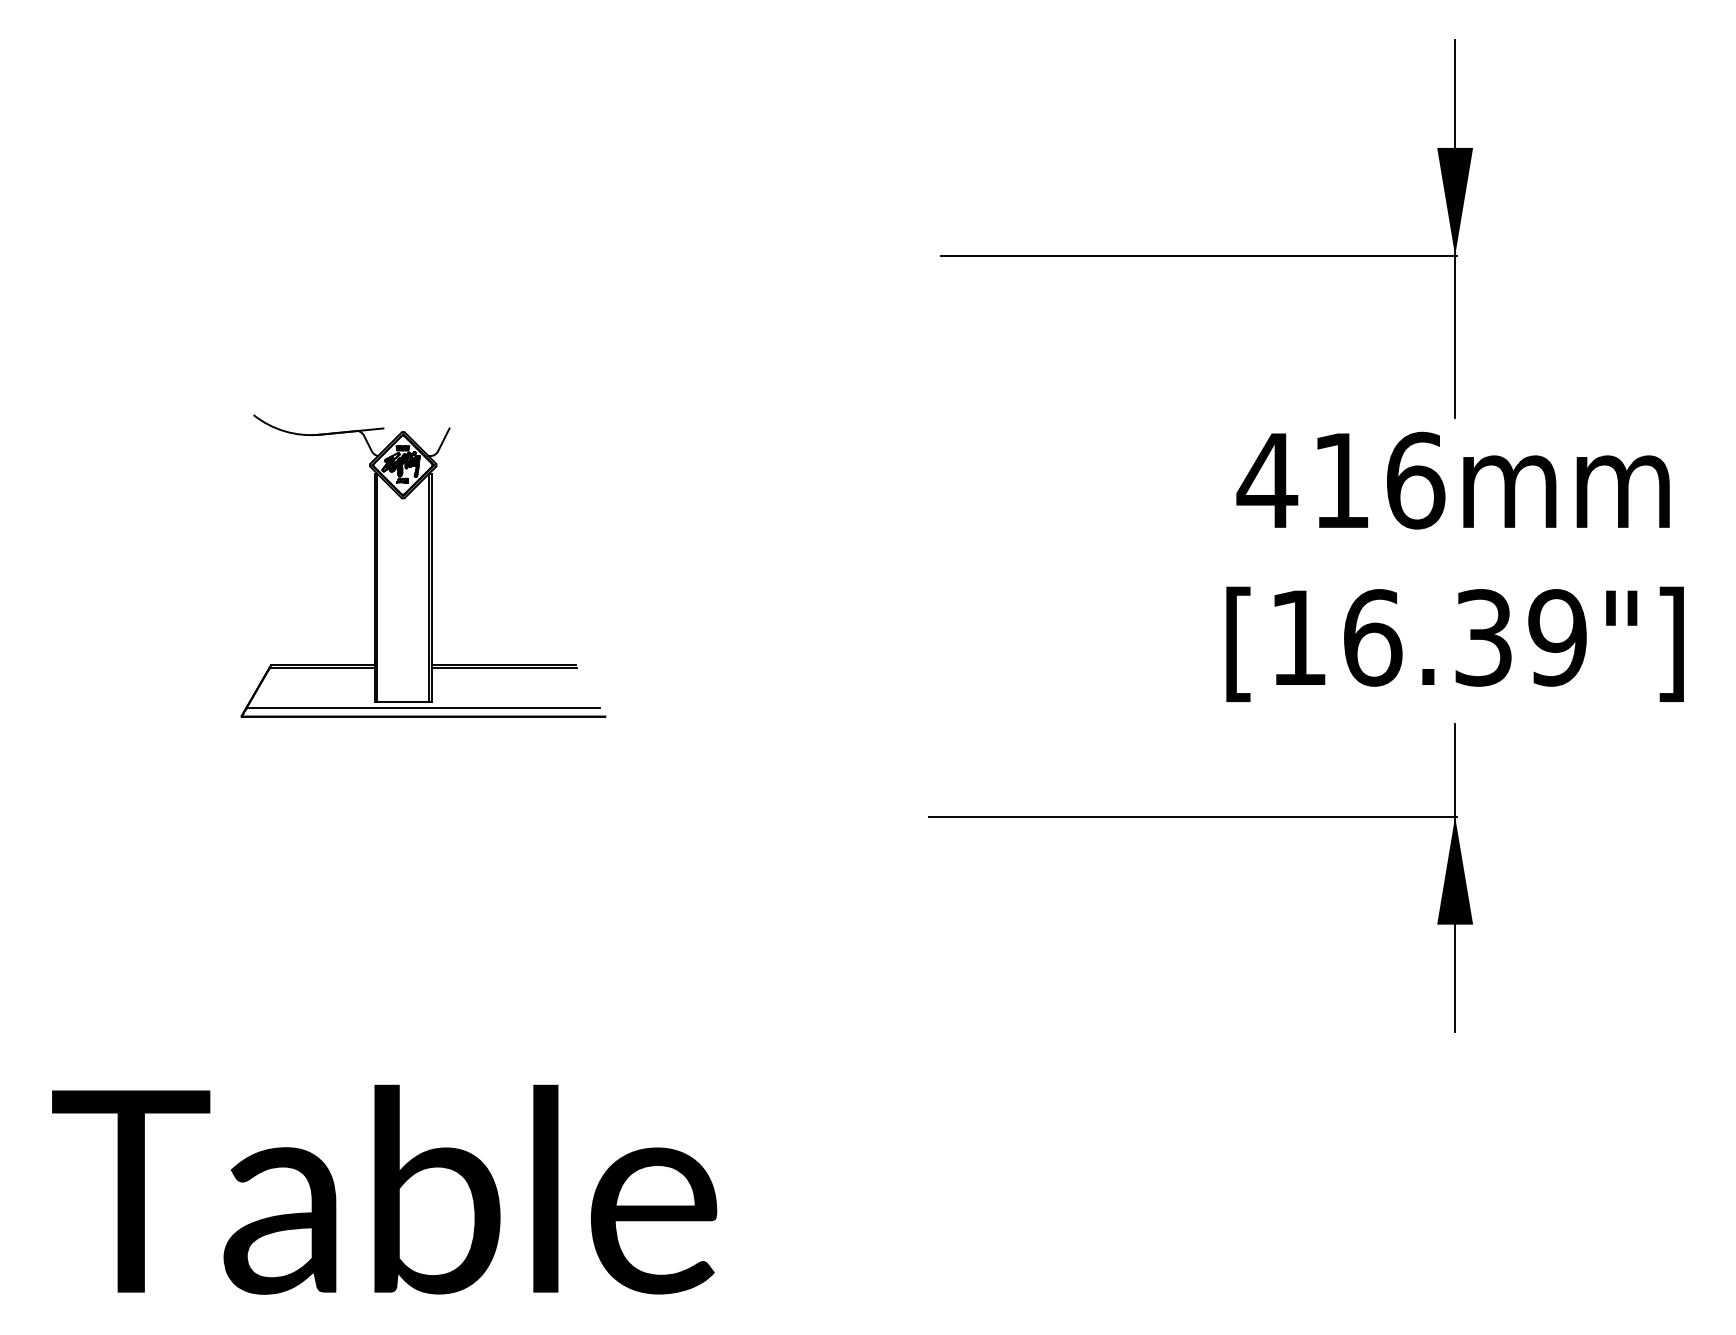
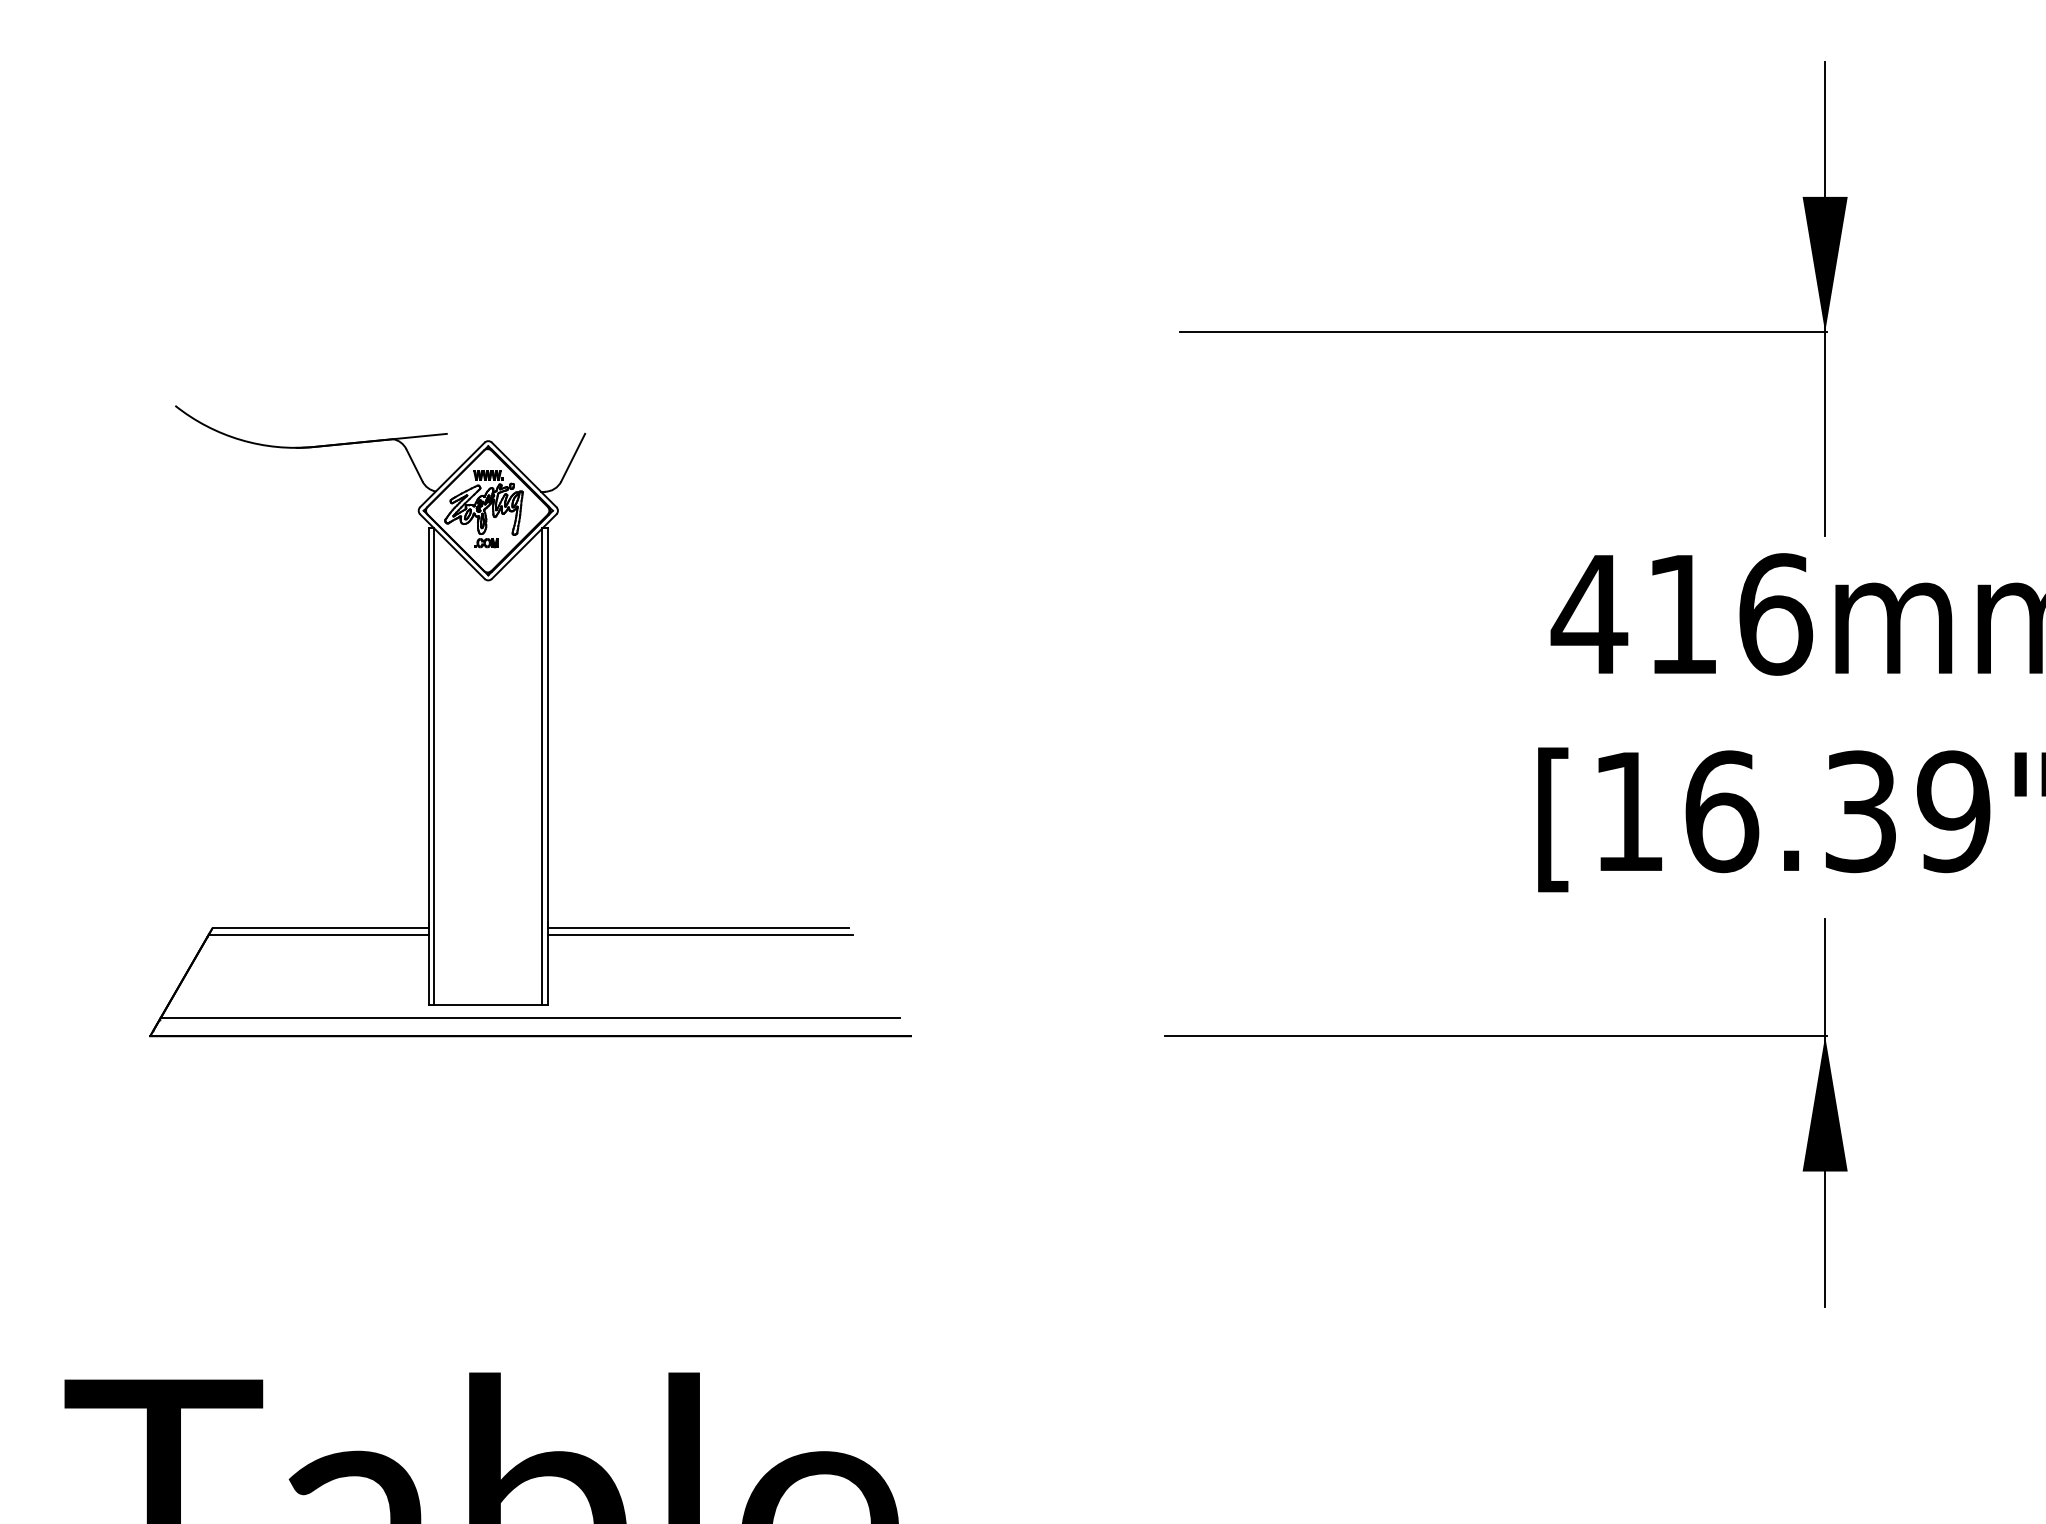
part: (423, 565) -> (530, 720), size x1.67

